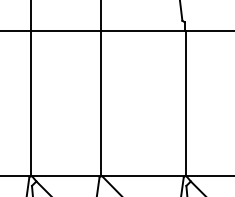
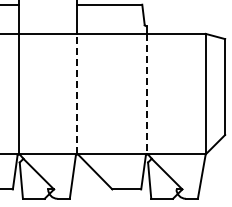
line: (101, 102) -> (77, 93), solid -> dashed
line: (185, 104) -> (147, 94), solid -> dashed

